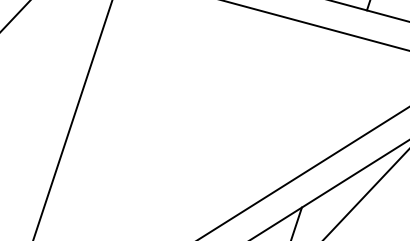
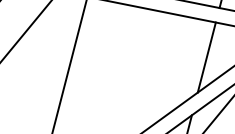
line: (336, 101) -> (206, 57), added

